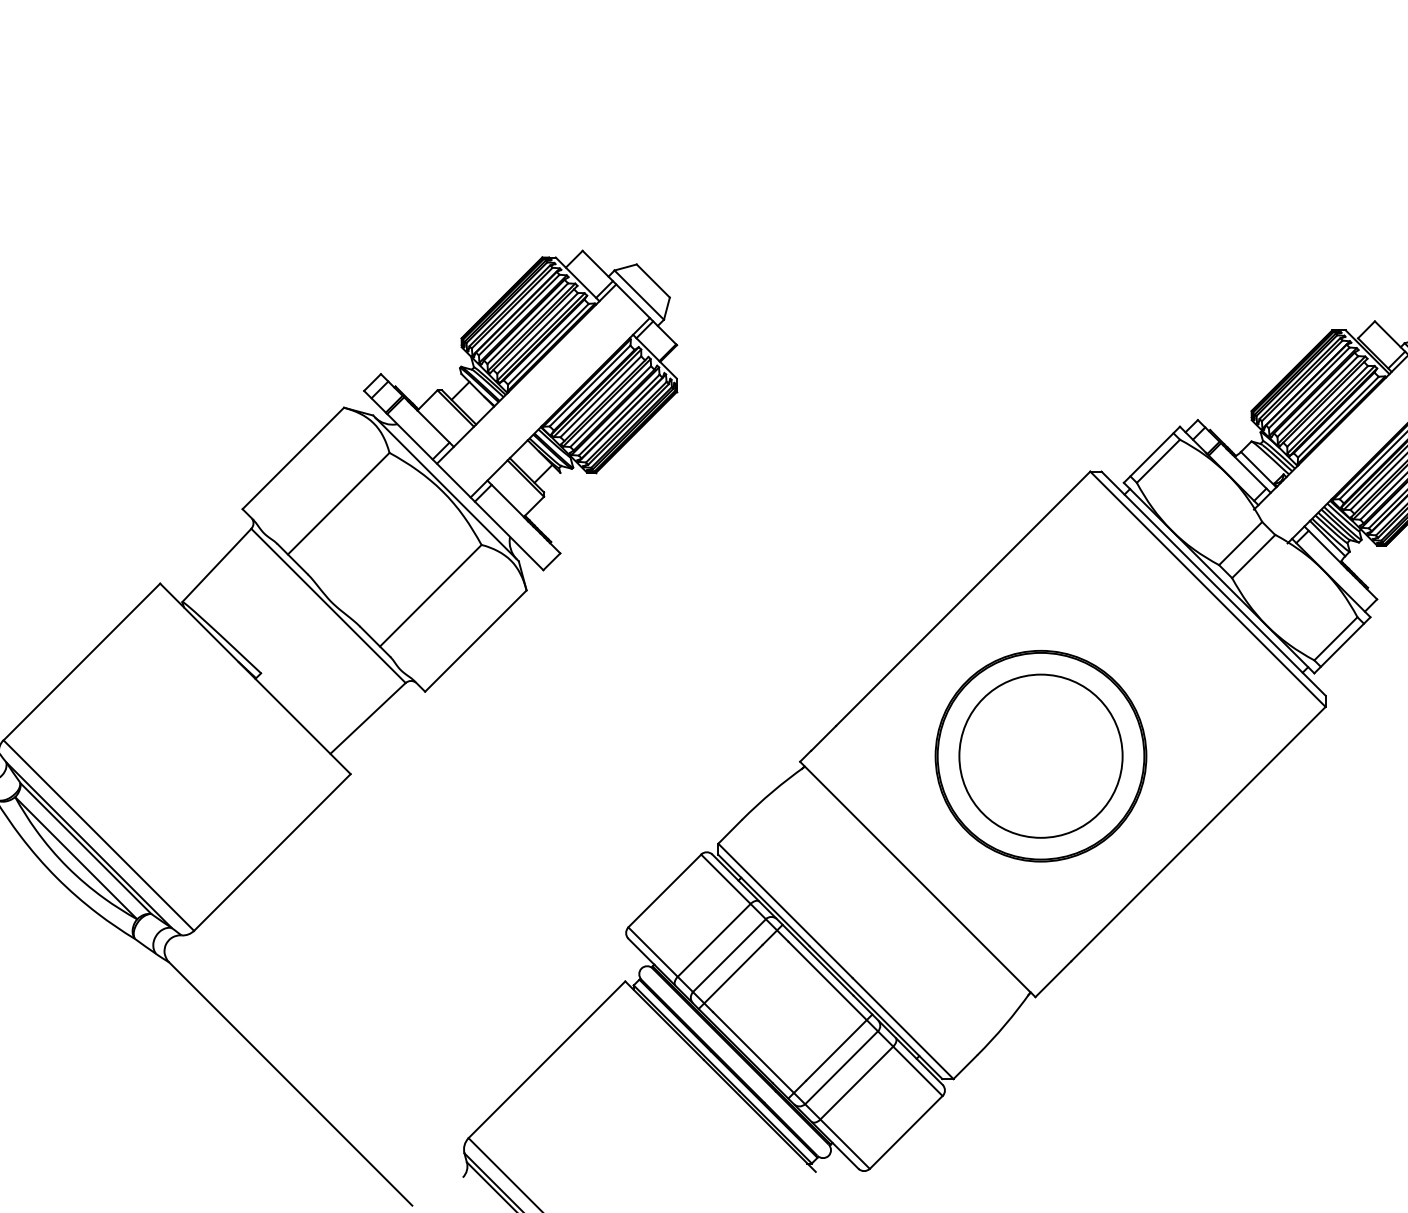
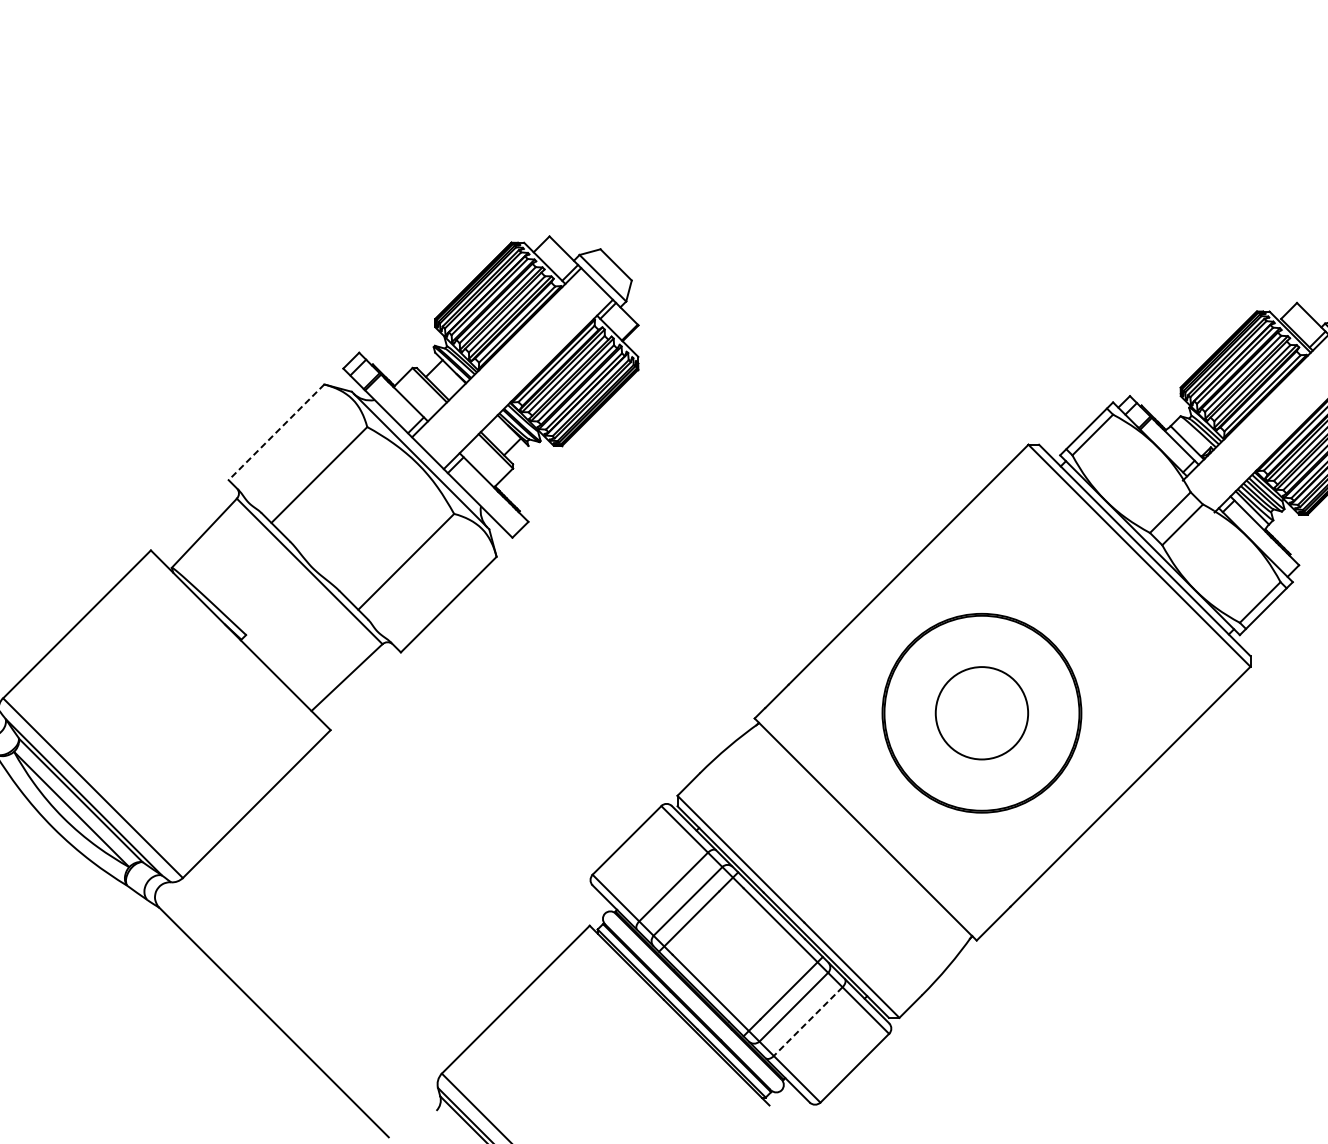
line: (293, 458) -> (276, 432), solid -> dashed
circle: (1040, 755) -> (981, 712), size x0.6
line: (856, 1083) -> (807, 1022), solid -> dashed

